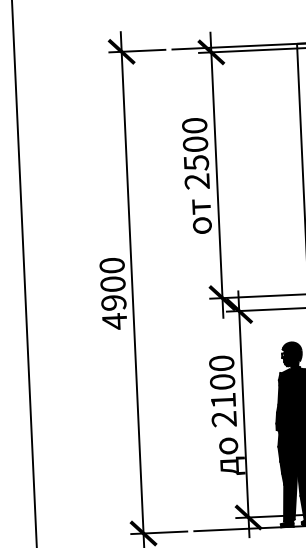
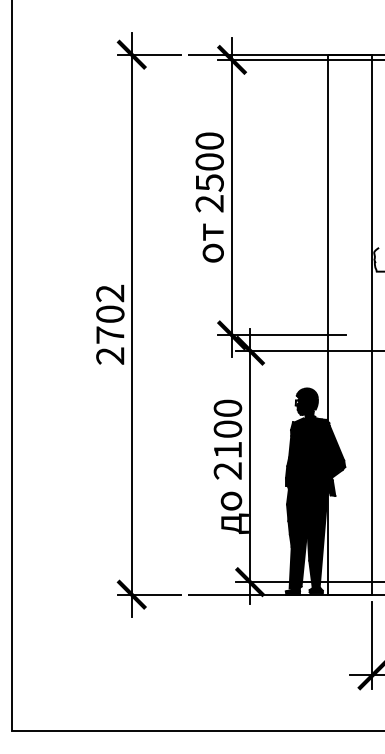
text: (113, 293) -> (110, 324), 4900 -> 2702

